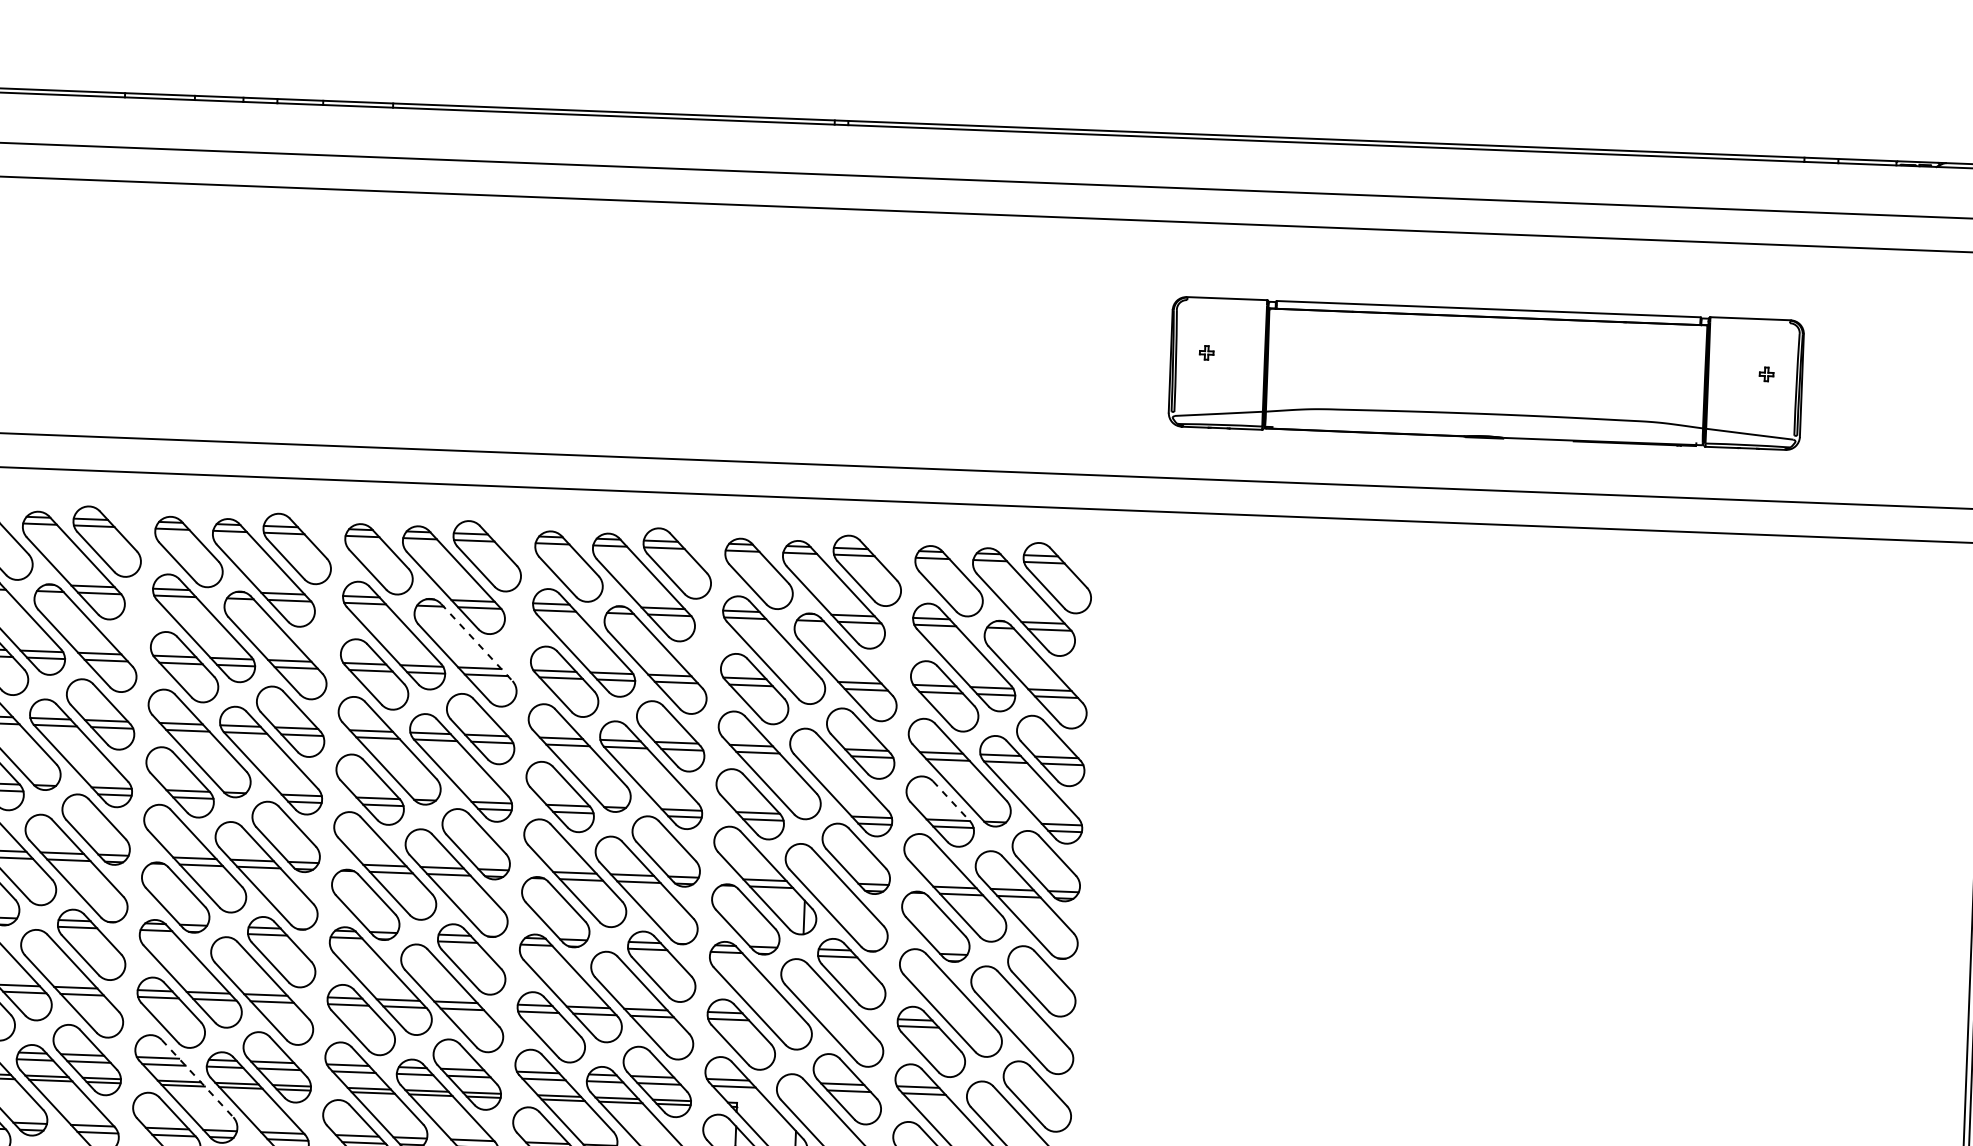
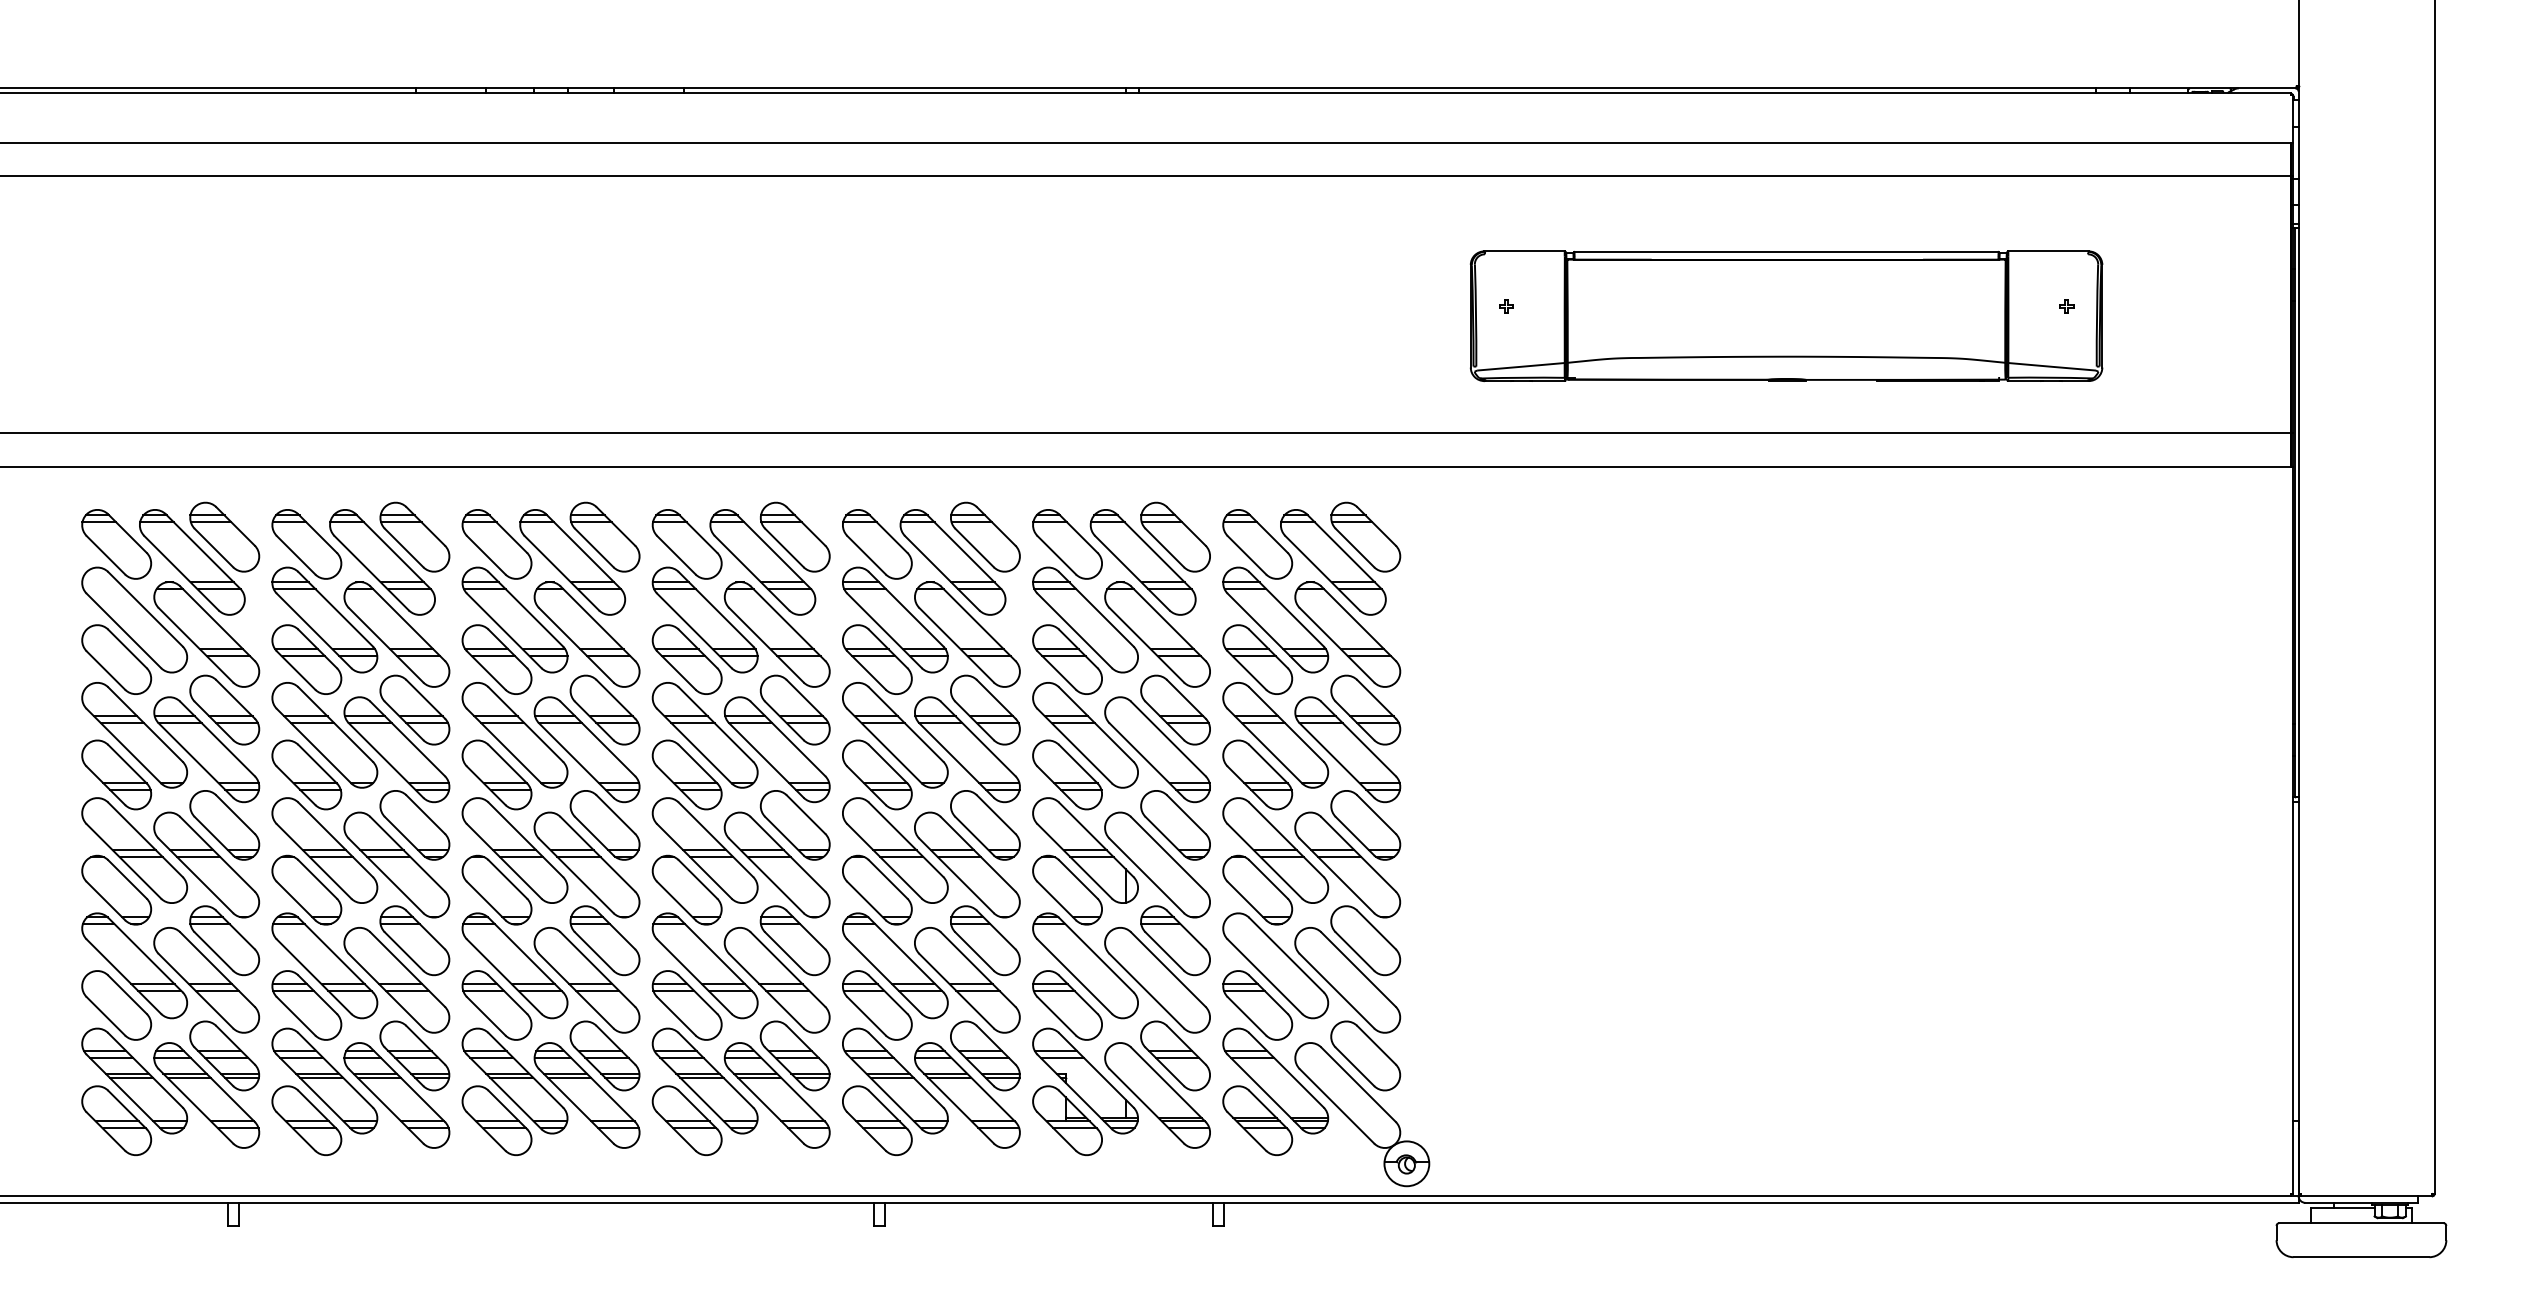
line: (477, 642) -> (788, 623), dashed -> solid
line: (951, 801) -> (1268, 764), dashed -> solid
line: (197, 1078) -> (525, 1070), dashed -> solid

